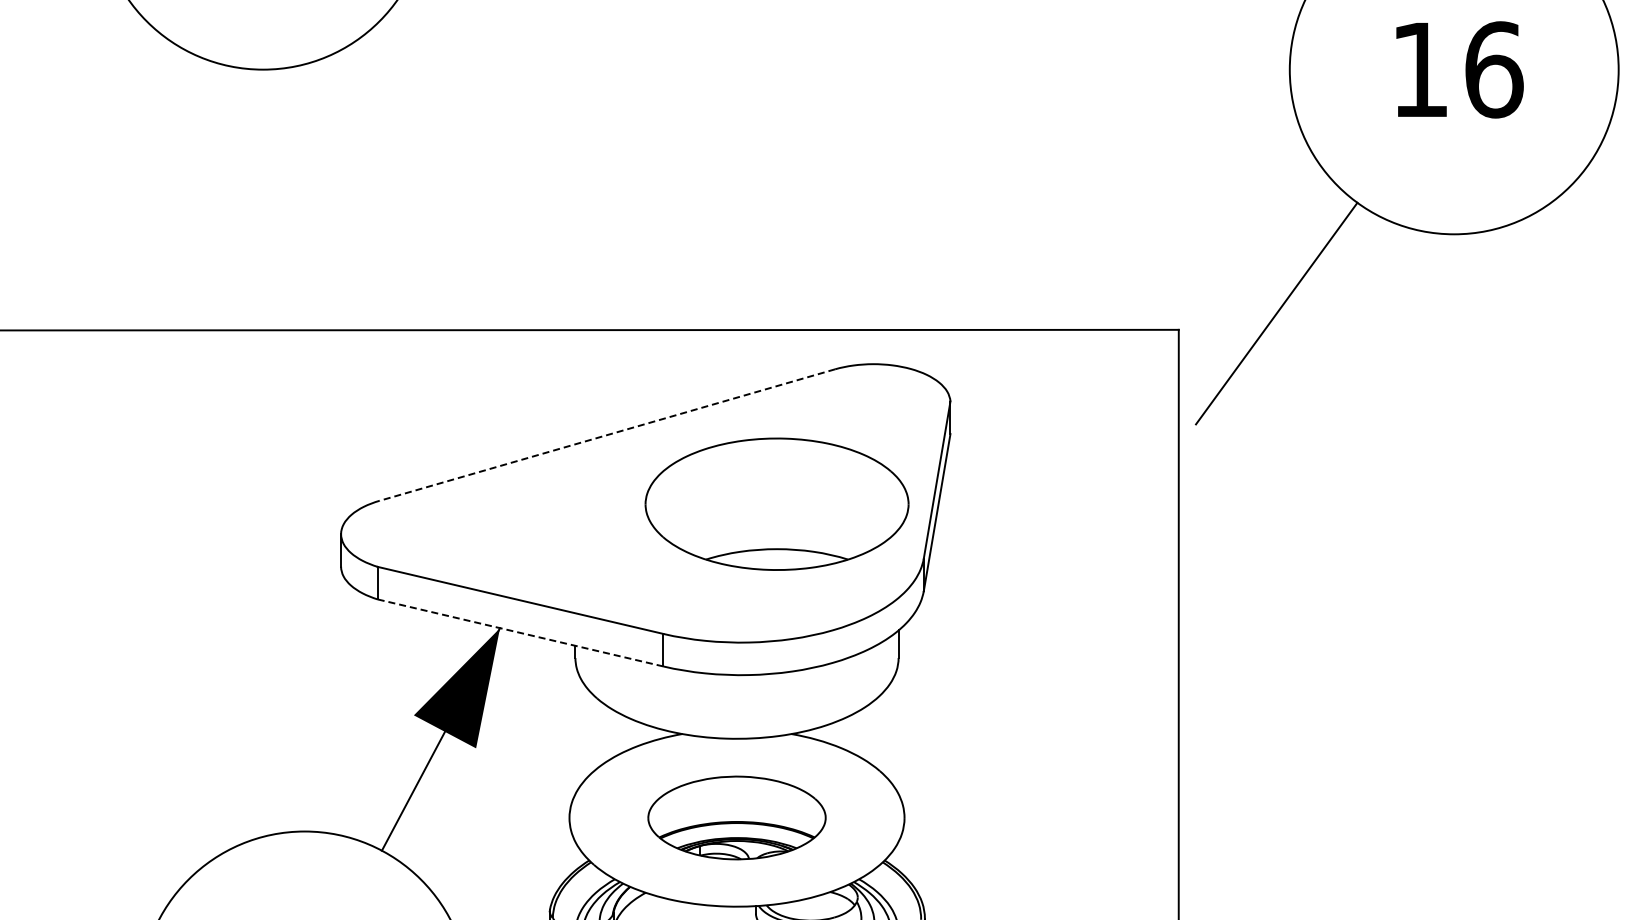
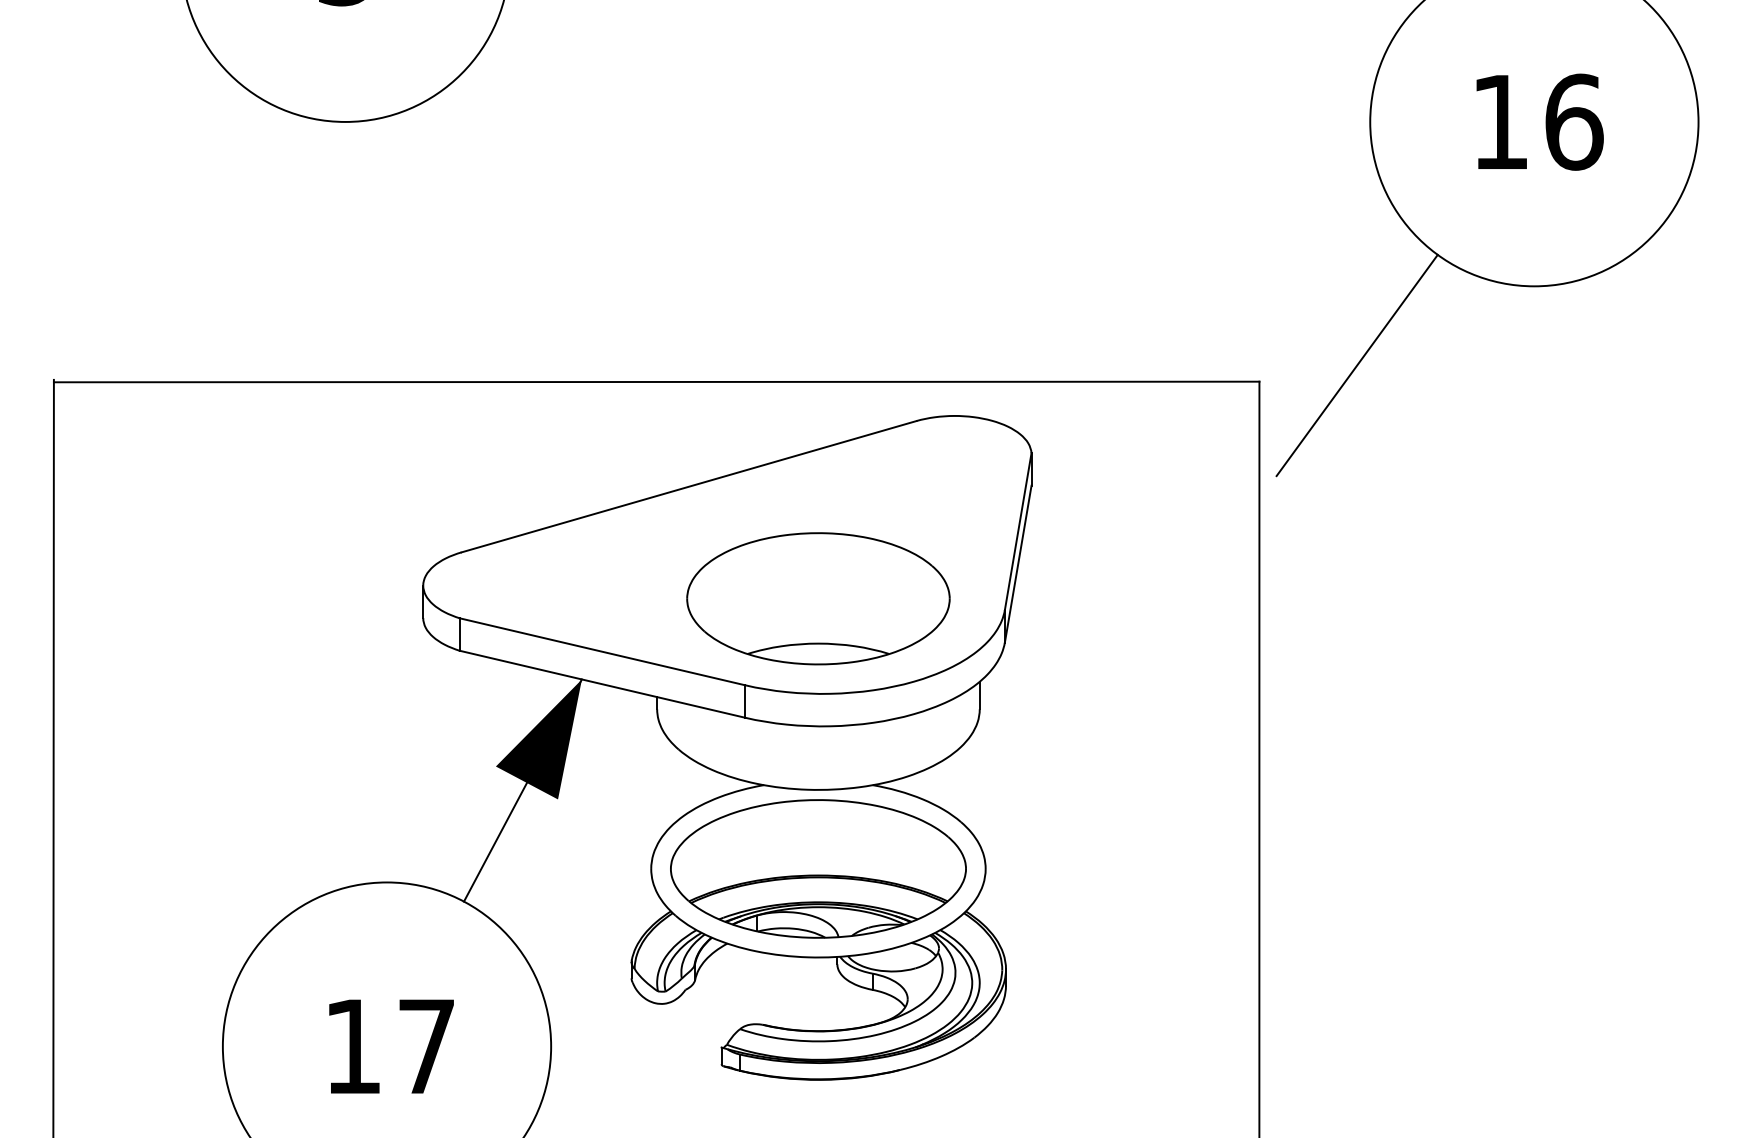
line: (607, 434) -> (689, 486), dashed -> solid
part: (777, 503) -> (818, 598), moved
line: (520, 633) -> (602, 684), dashed -> solid
part: (737, 817) -> (818, 868), size x1.67

